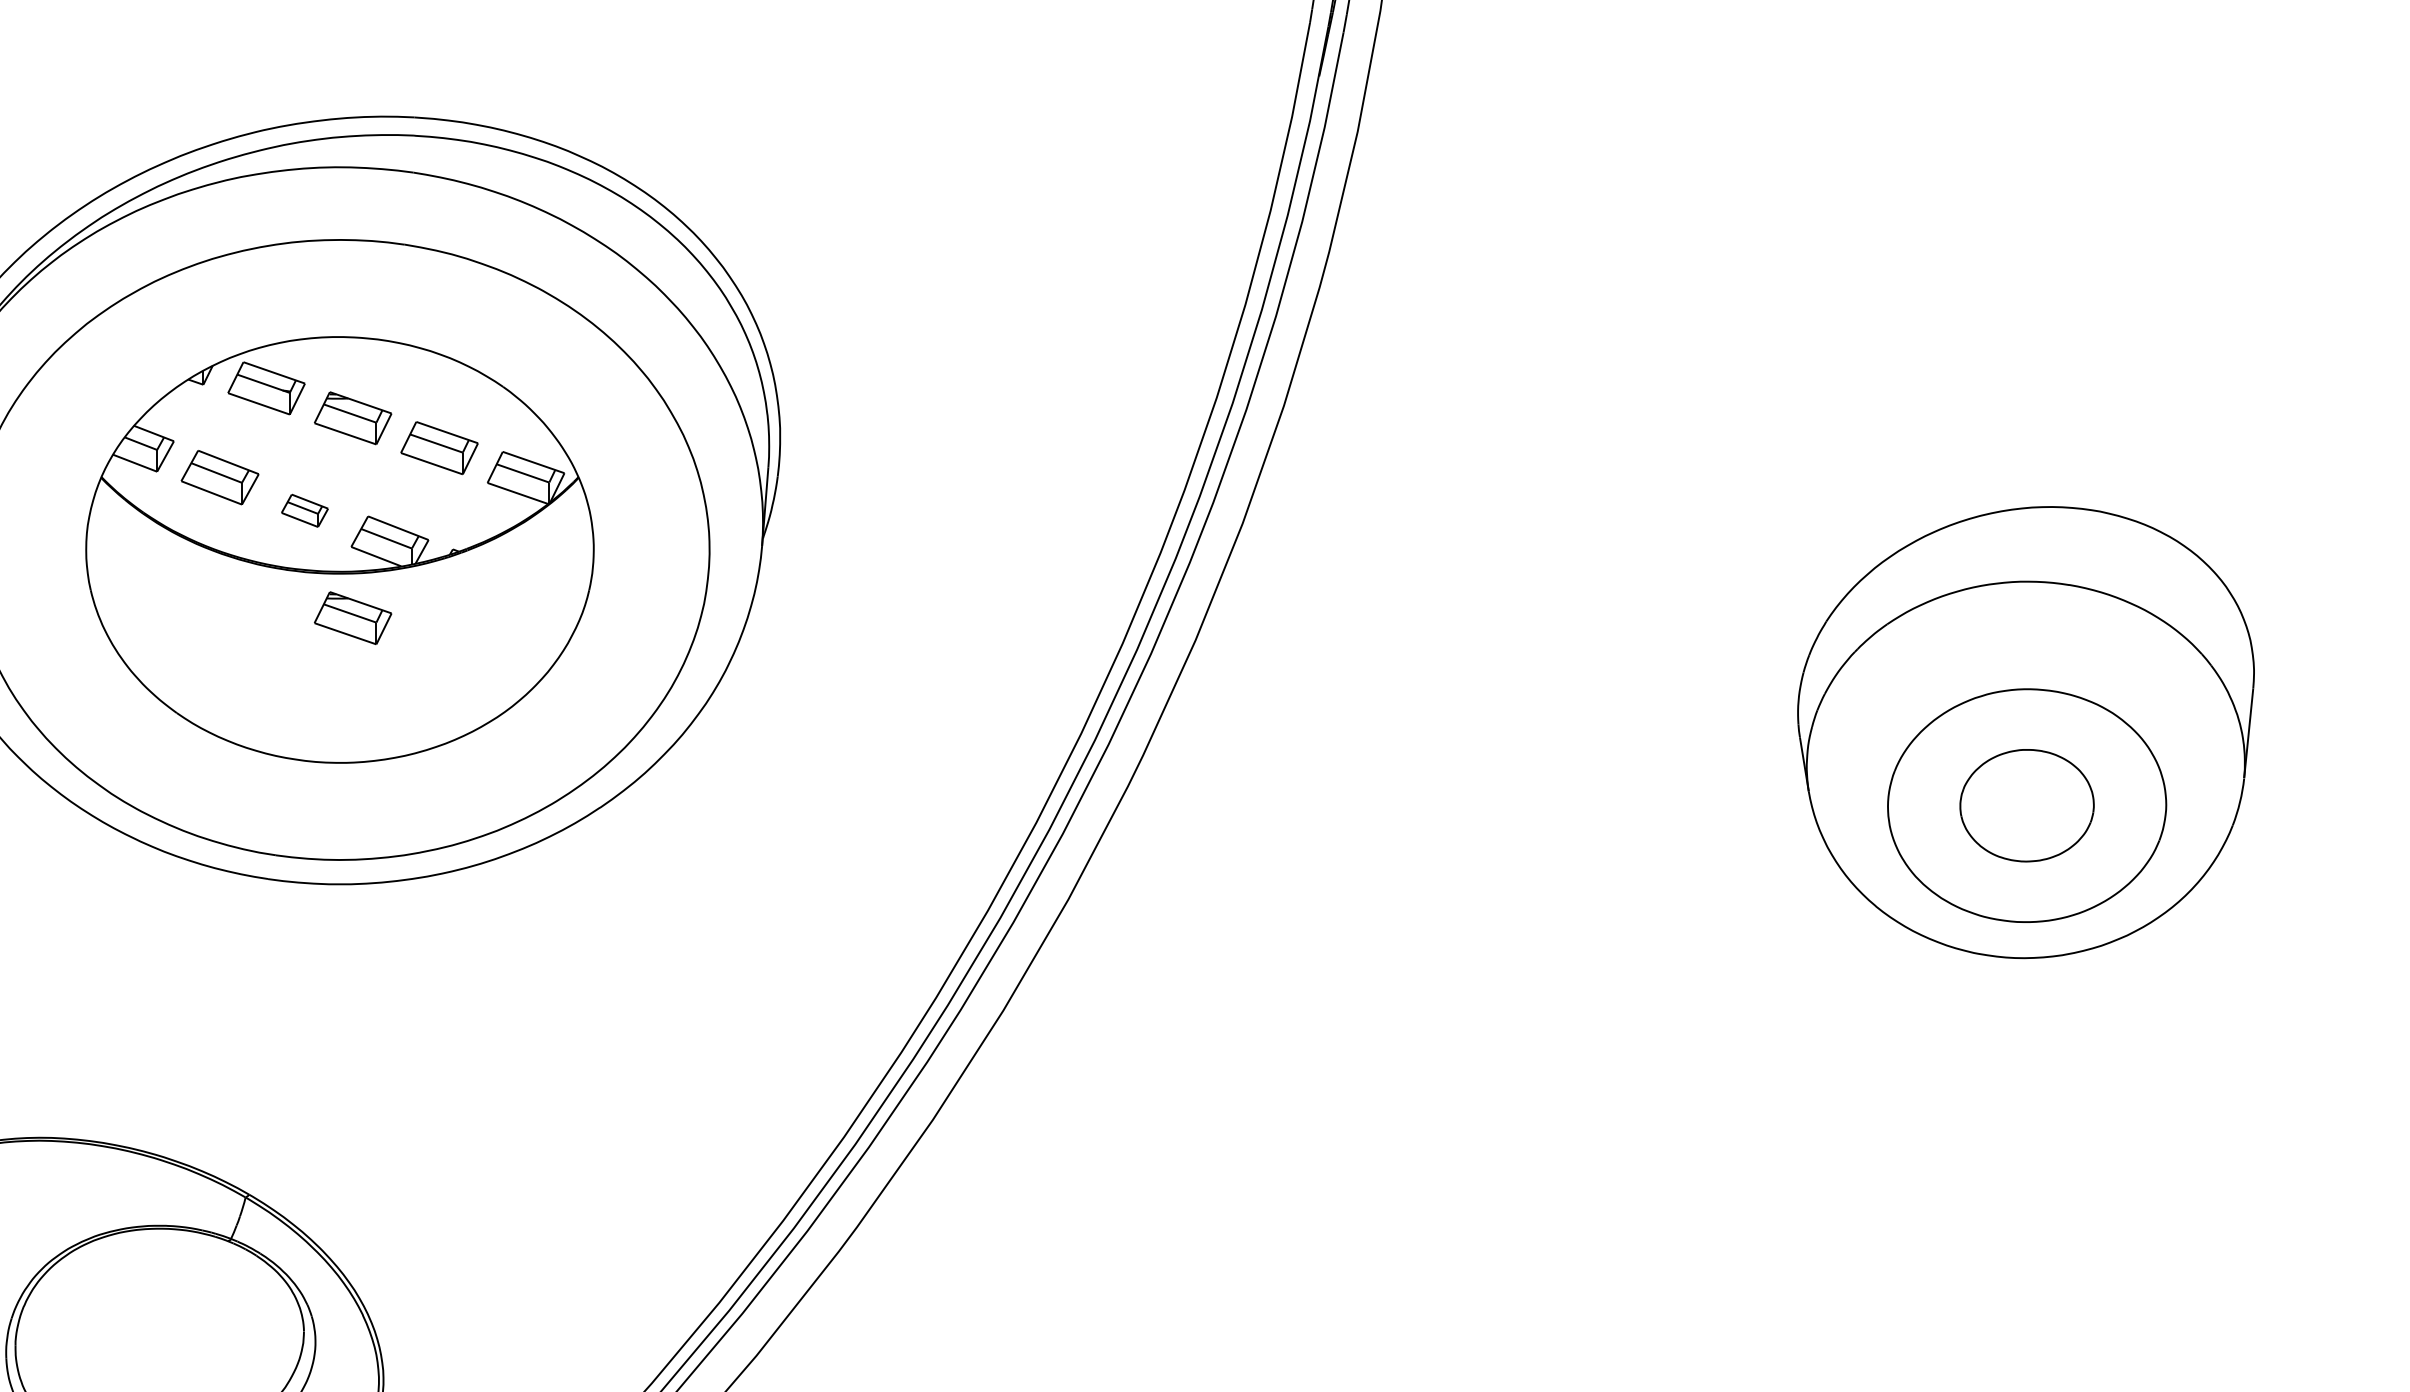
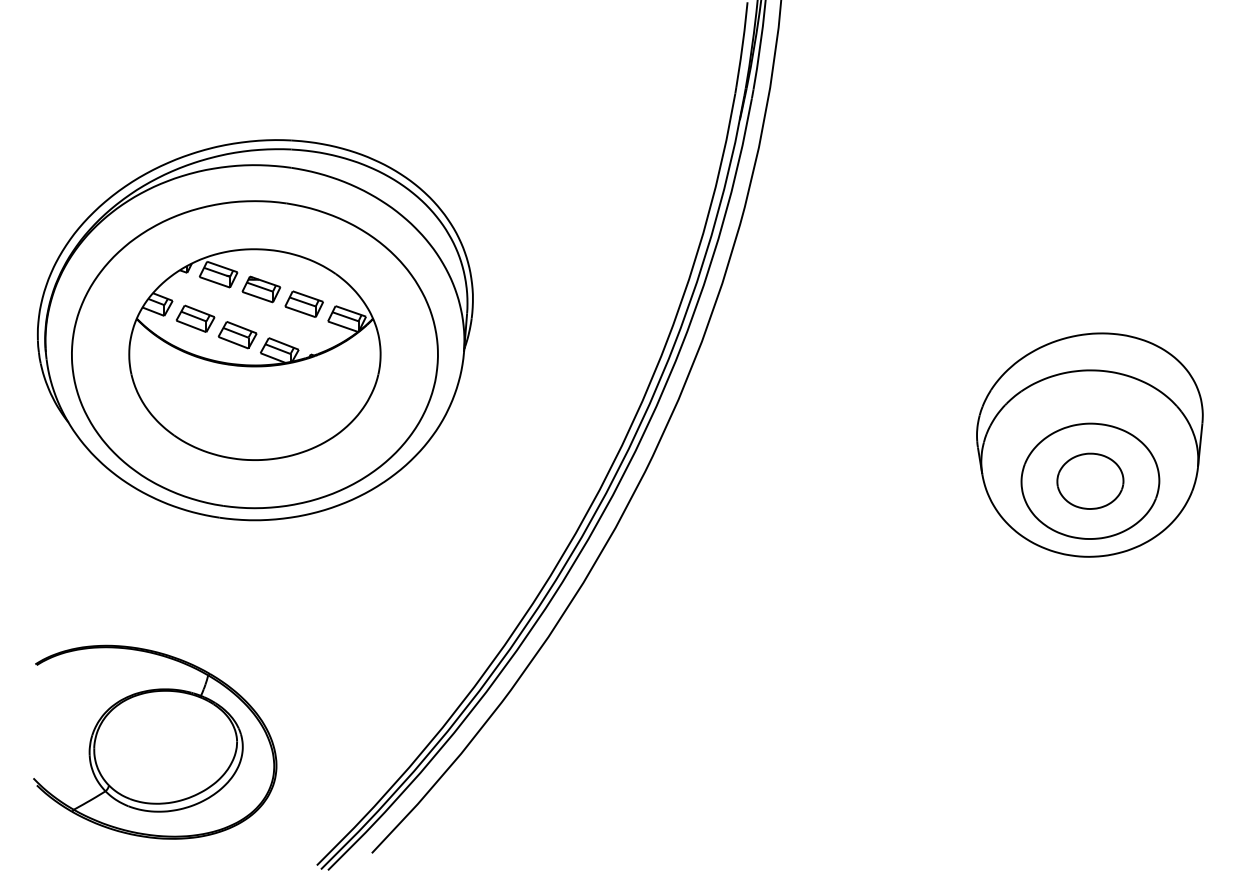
part: (304, 511) -> (237, 335), size x1.67
part: (353, 618) -> (261, 388), removed

